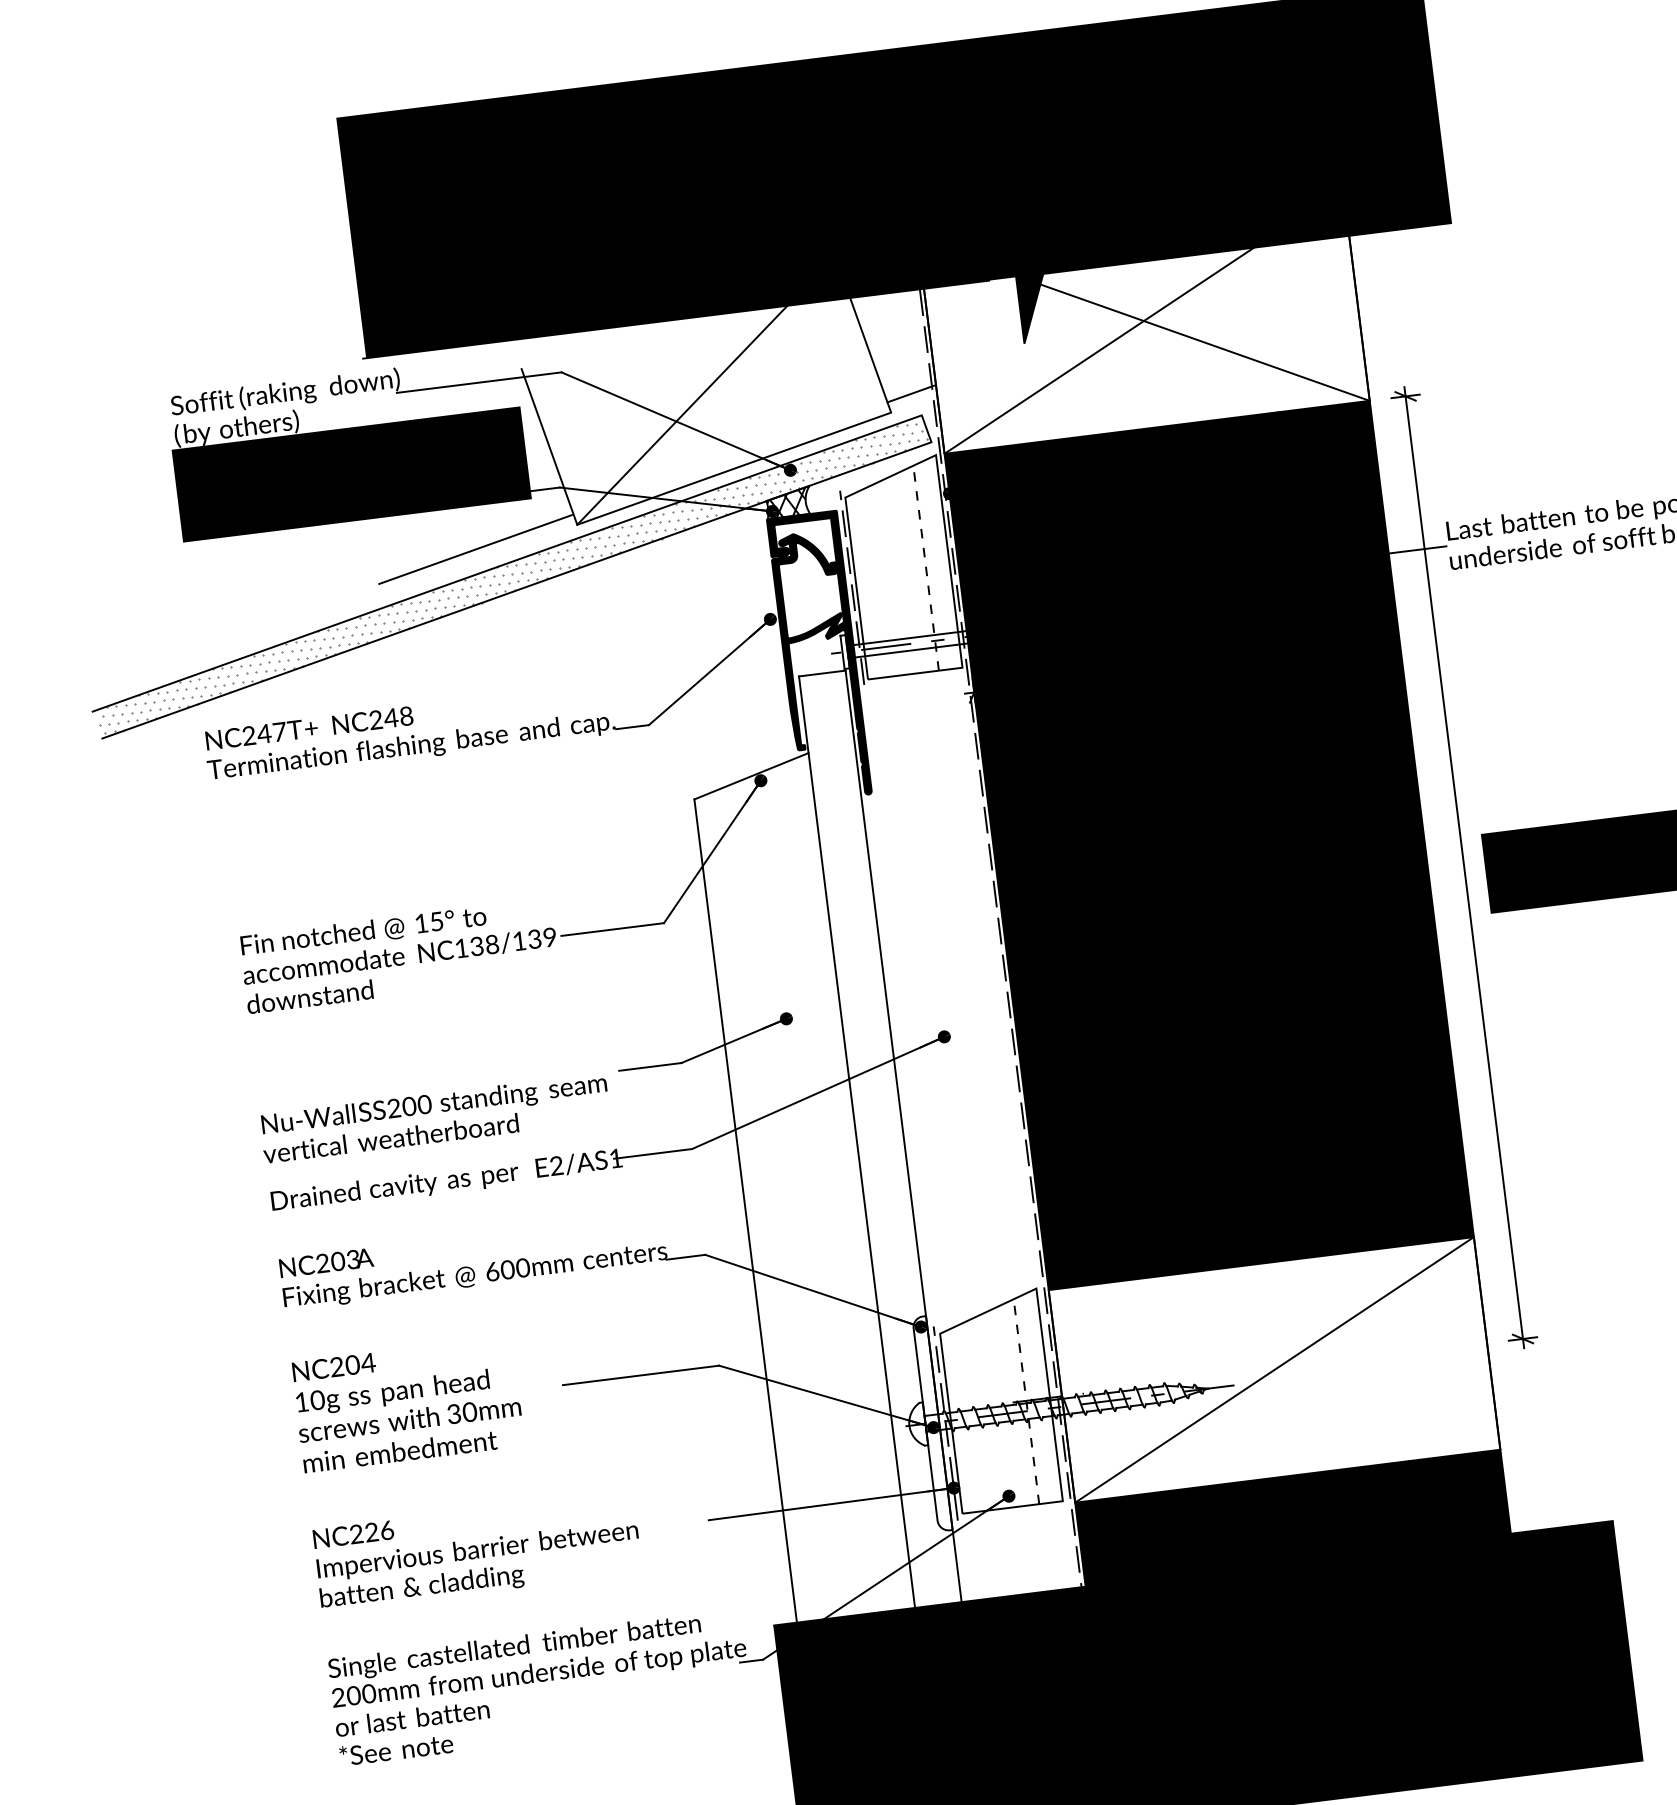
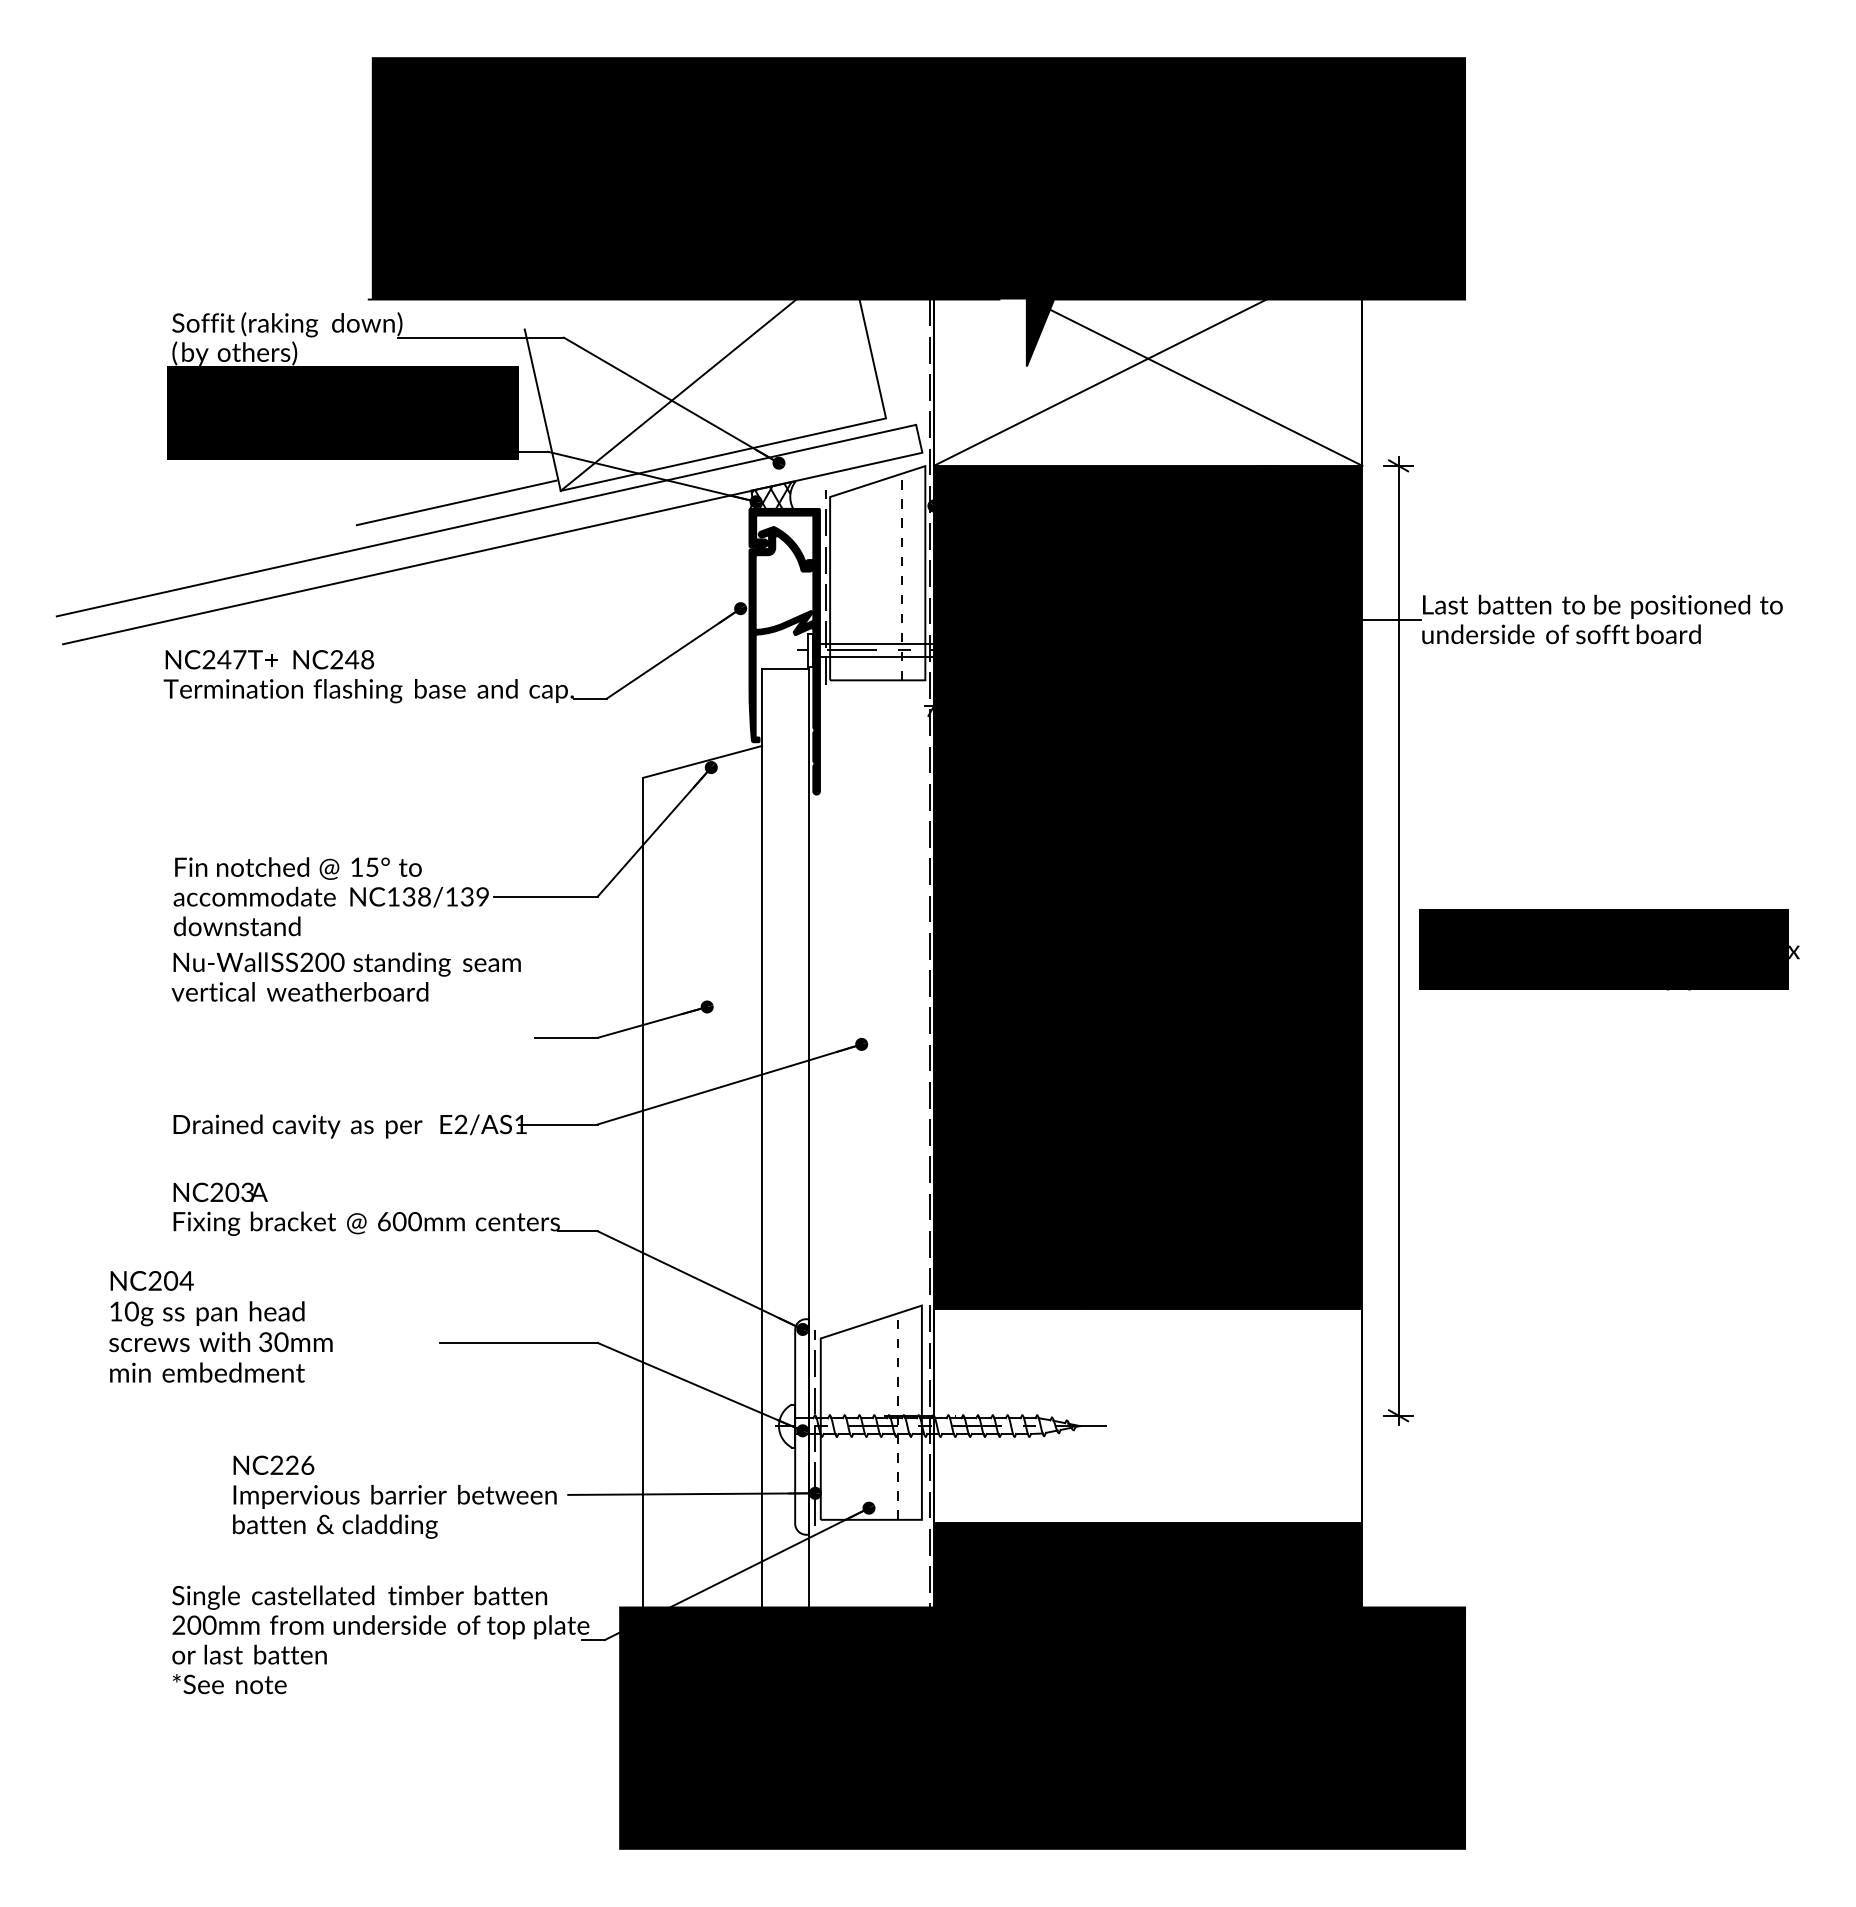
line: (911, 393) -> (908, 401), removed
hatch: (512, 577) -> (489, 535), removed
text: (434, 1117) -> (345, 976), moved
line: (1273, 1369) -> (1147, 1415), removed
text: (407, 1404) -> (220, 1326), moved
text: (477, 1550) -> (394, 1496), moved

